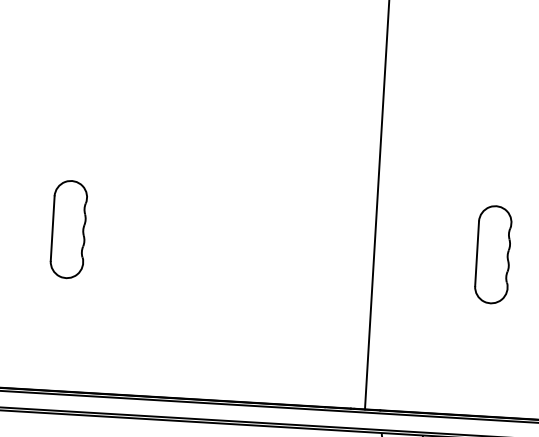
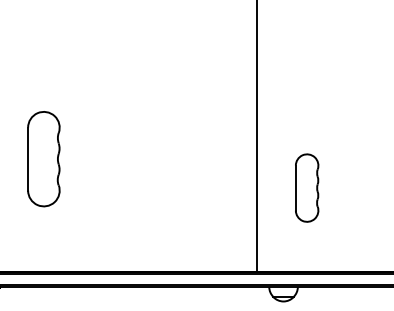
part: (69, 228) -> (44, 158), size x1.4
part: (493, 253) -> (307, 187), moved

